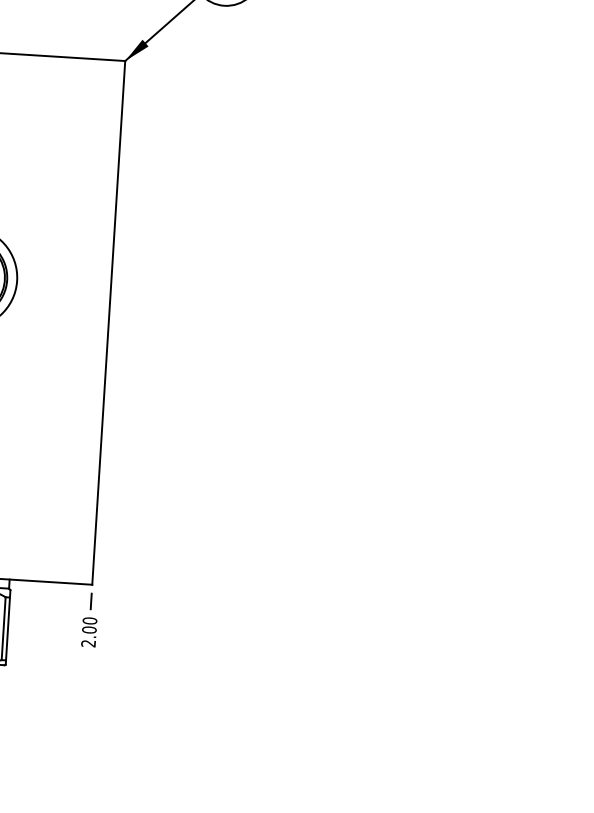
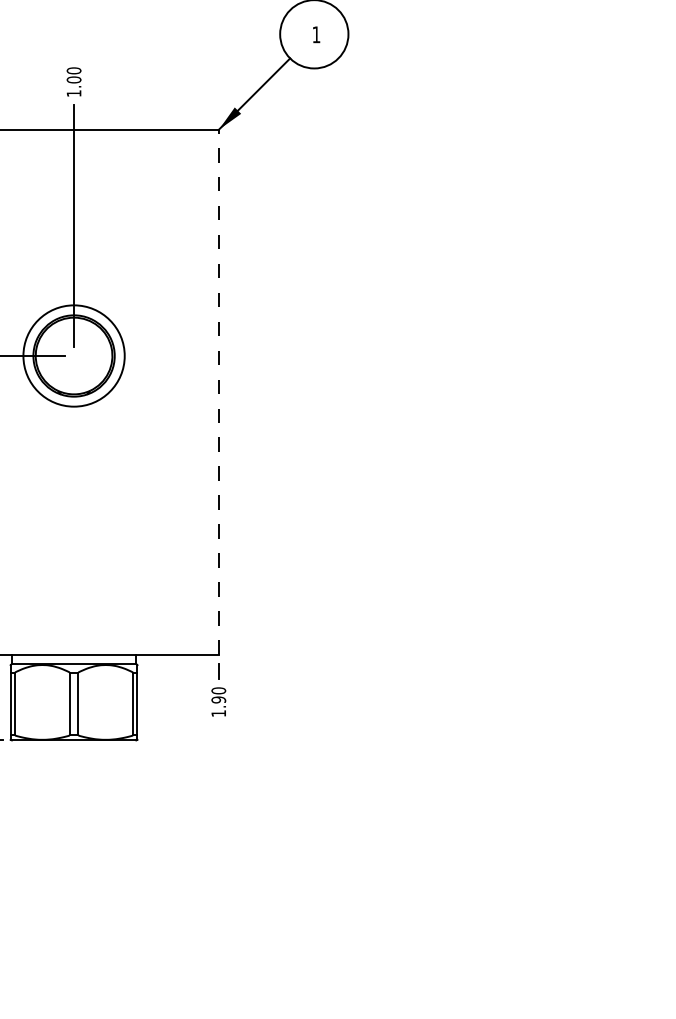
line: (108, 322) -> (218, 391), solid -> dashed
text: (88, 636) -> (218, 706), 2.00 -> 1.90

